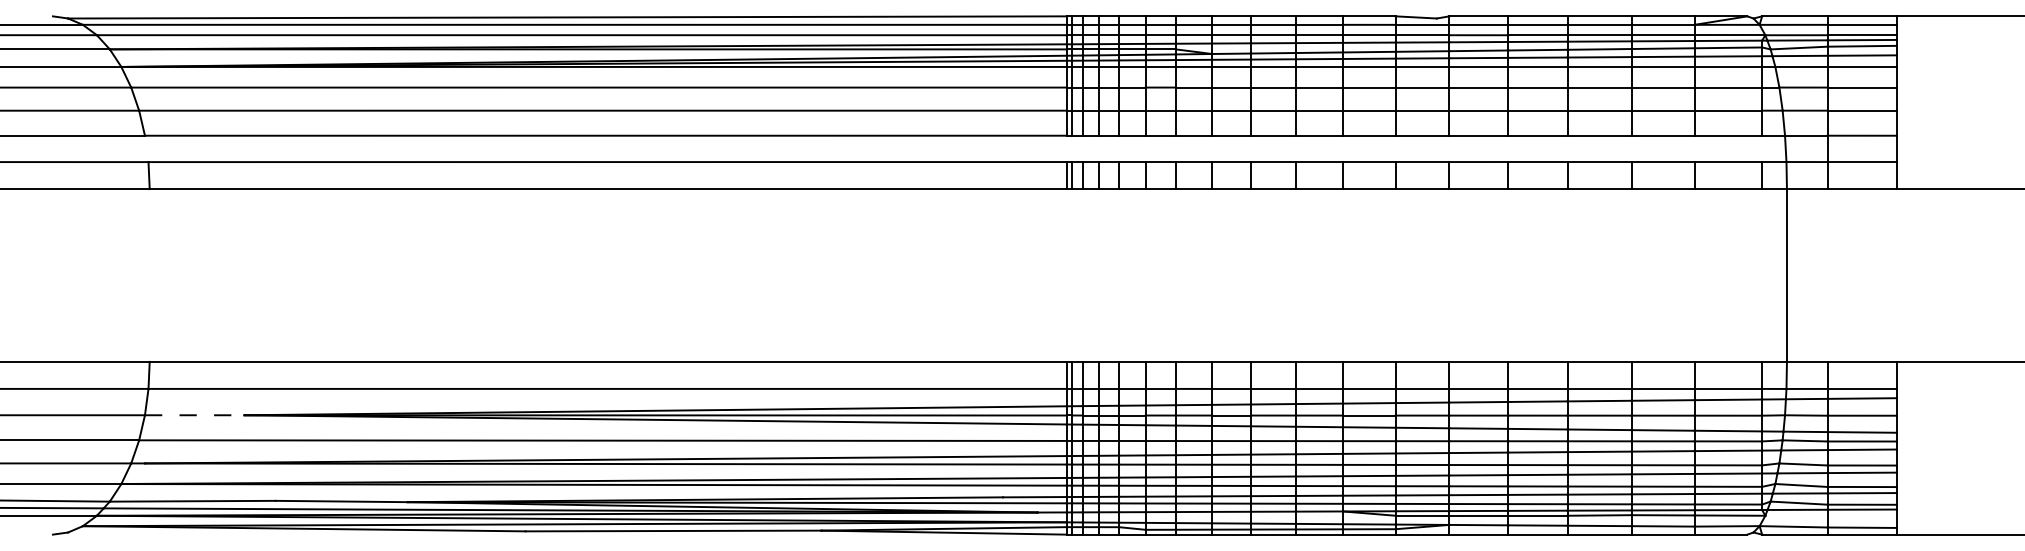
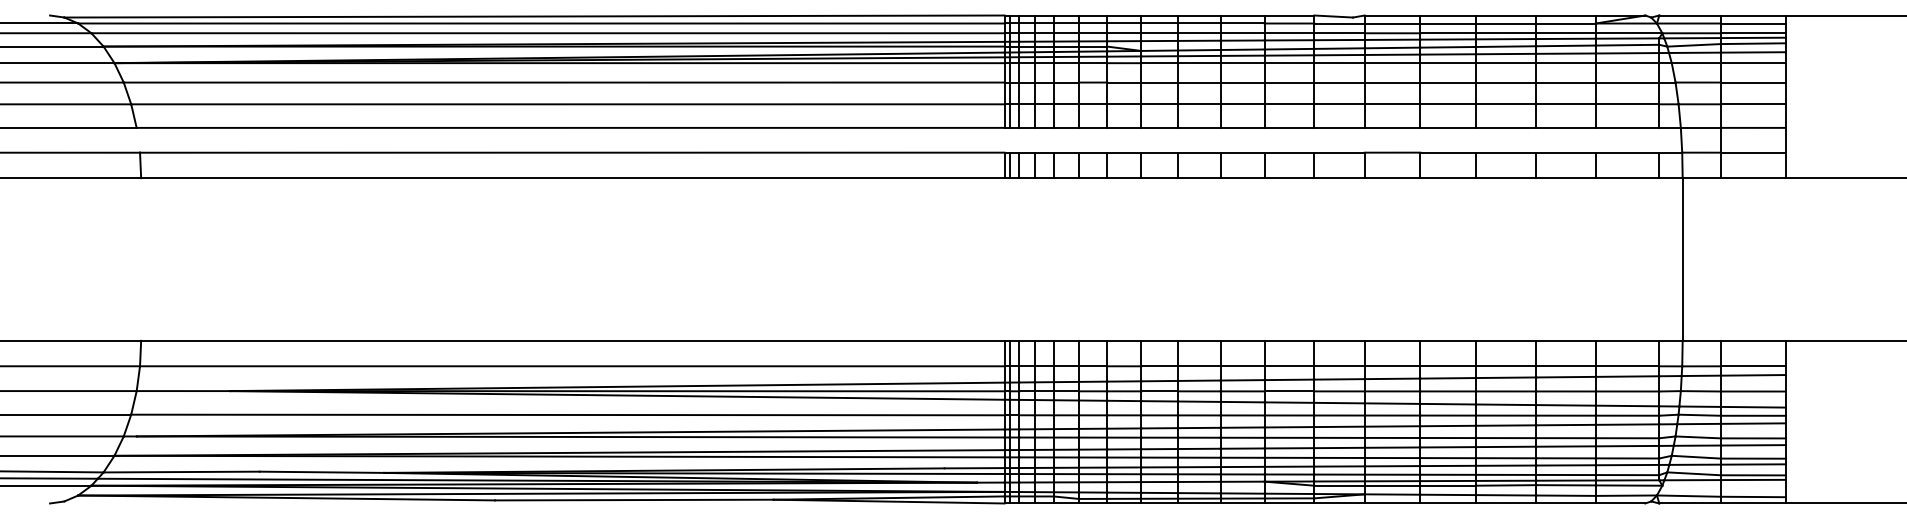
line: (194, 415) -> (183, 391), dashed -> solid

